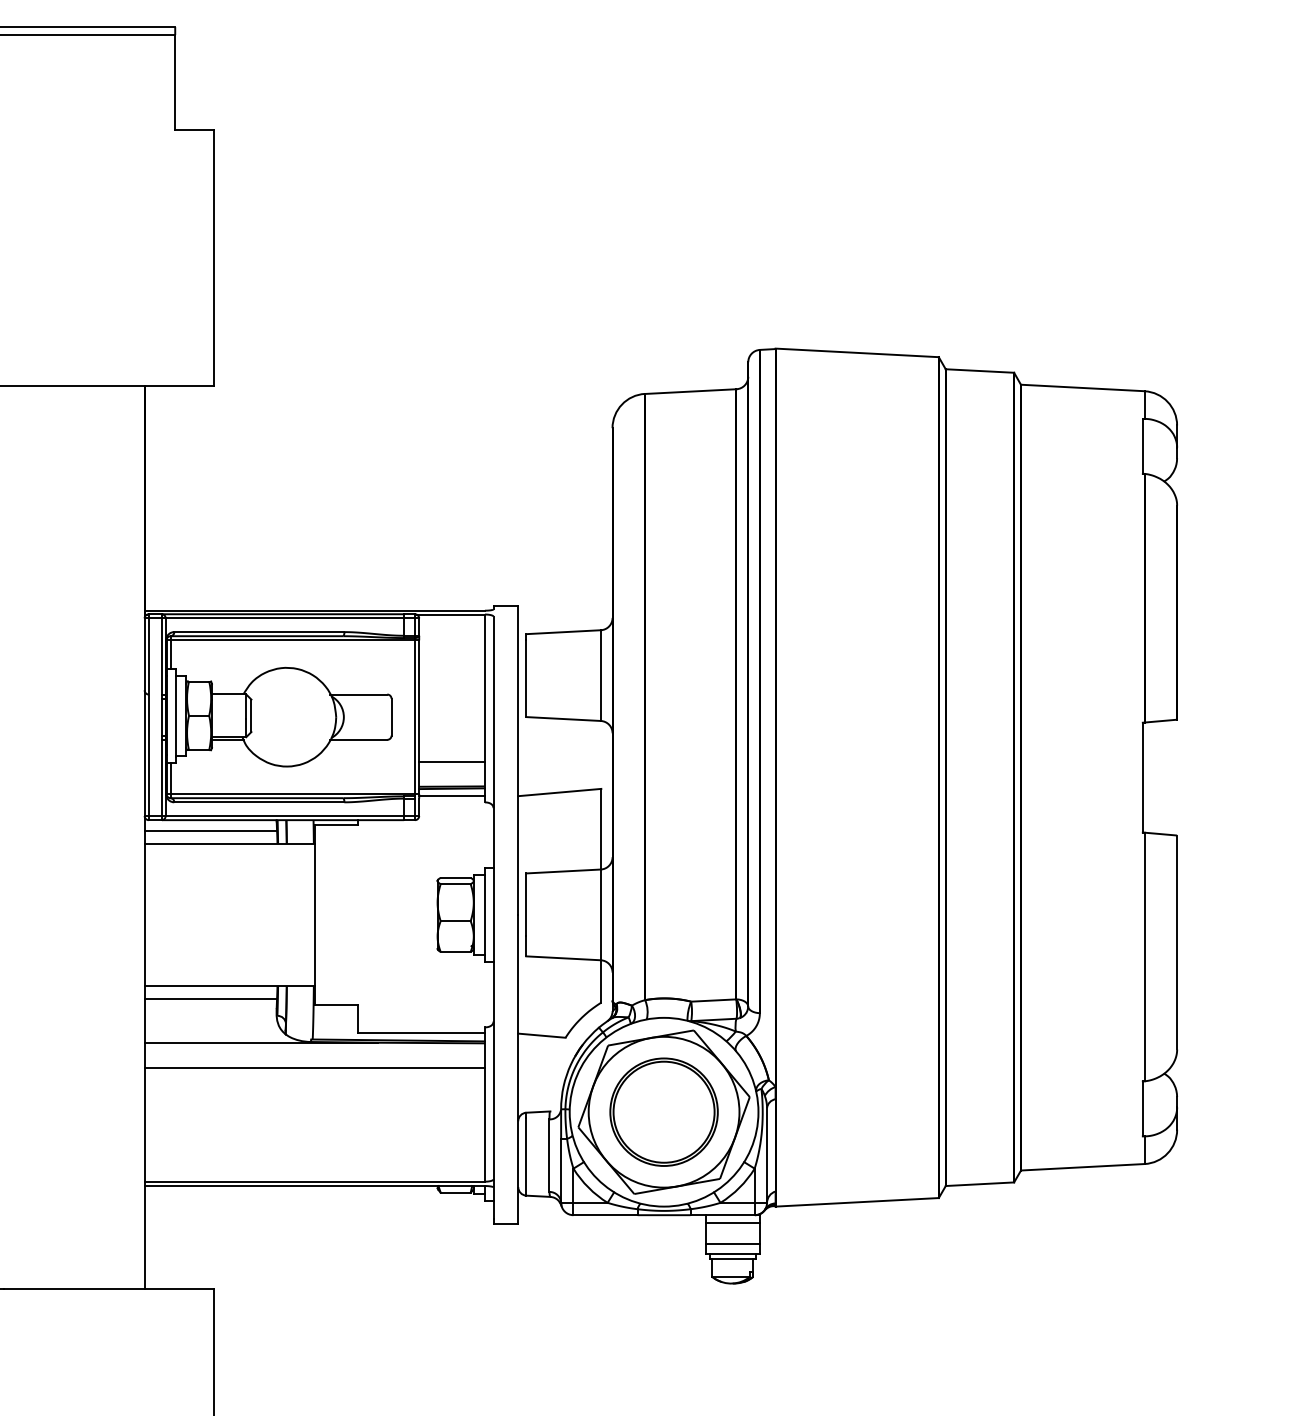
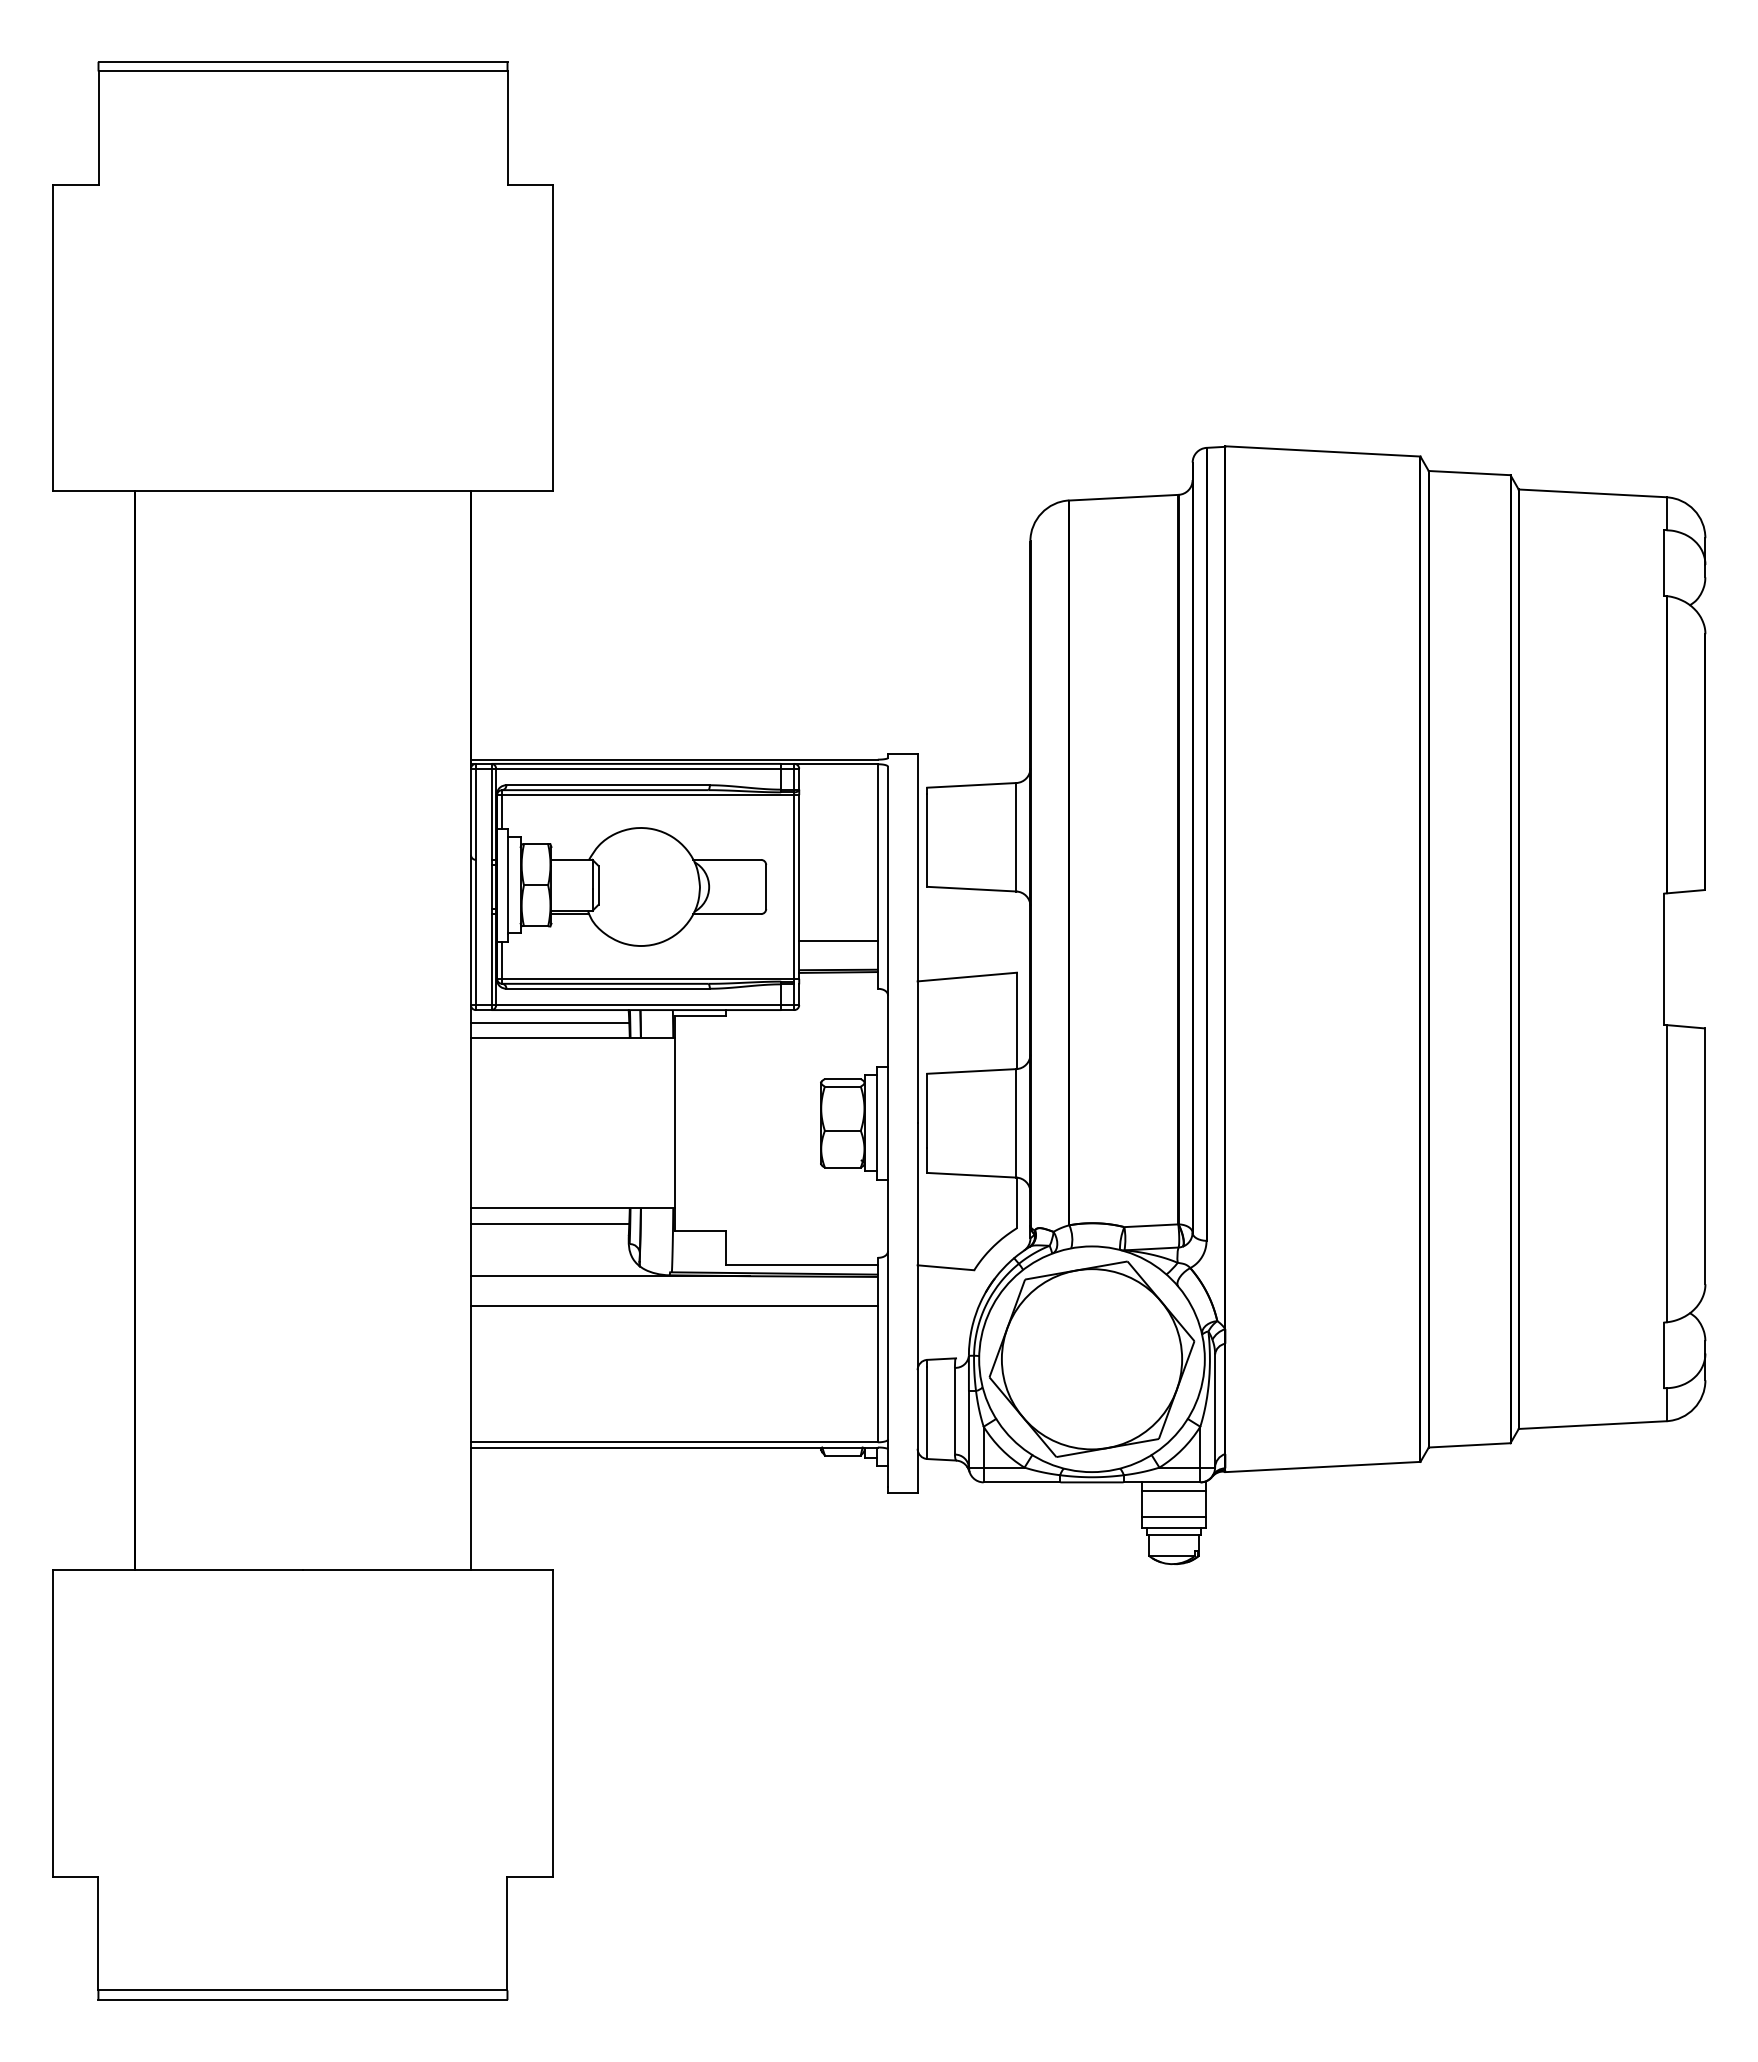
line: (452, 796) -> (838, 981), removed
part: (663, 1112) -> (1091, 1359), removed

